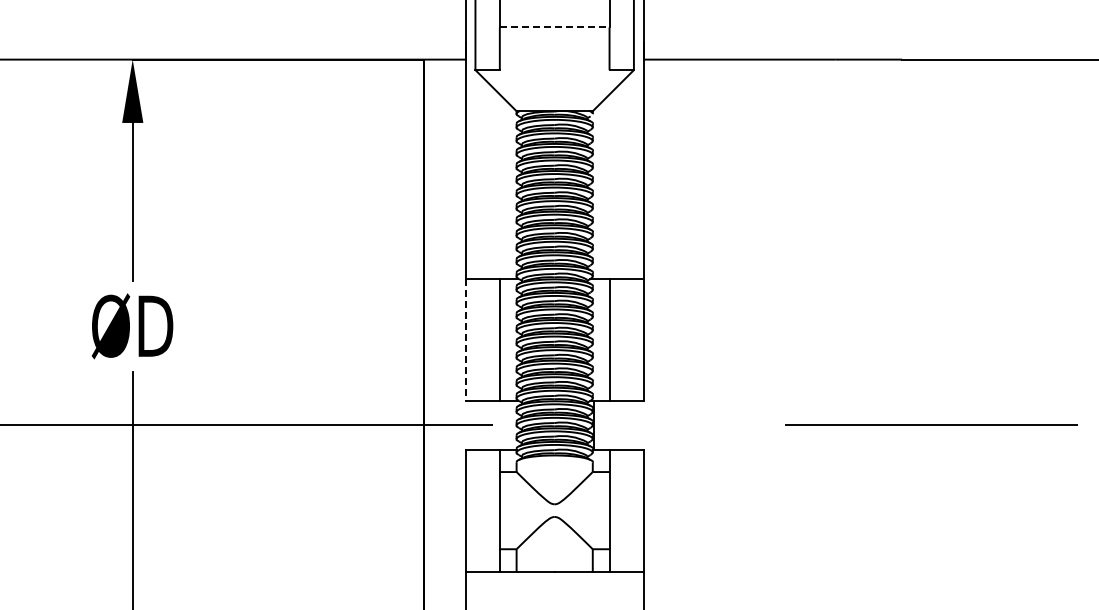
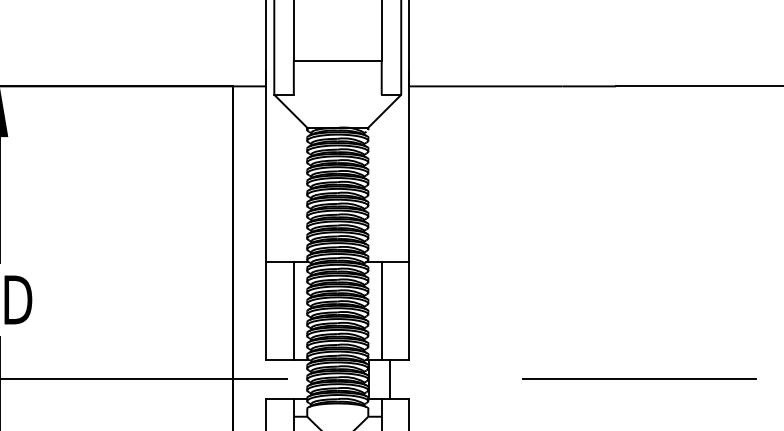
line: (554, 27) -> (337, 60), dashed -> solid
line: (465, 339) -> (266, 310), dashed -> solid
line: (619, 424) -> (389, 378), added

